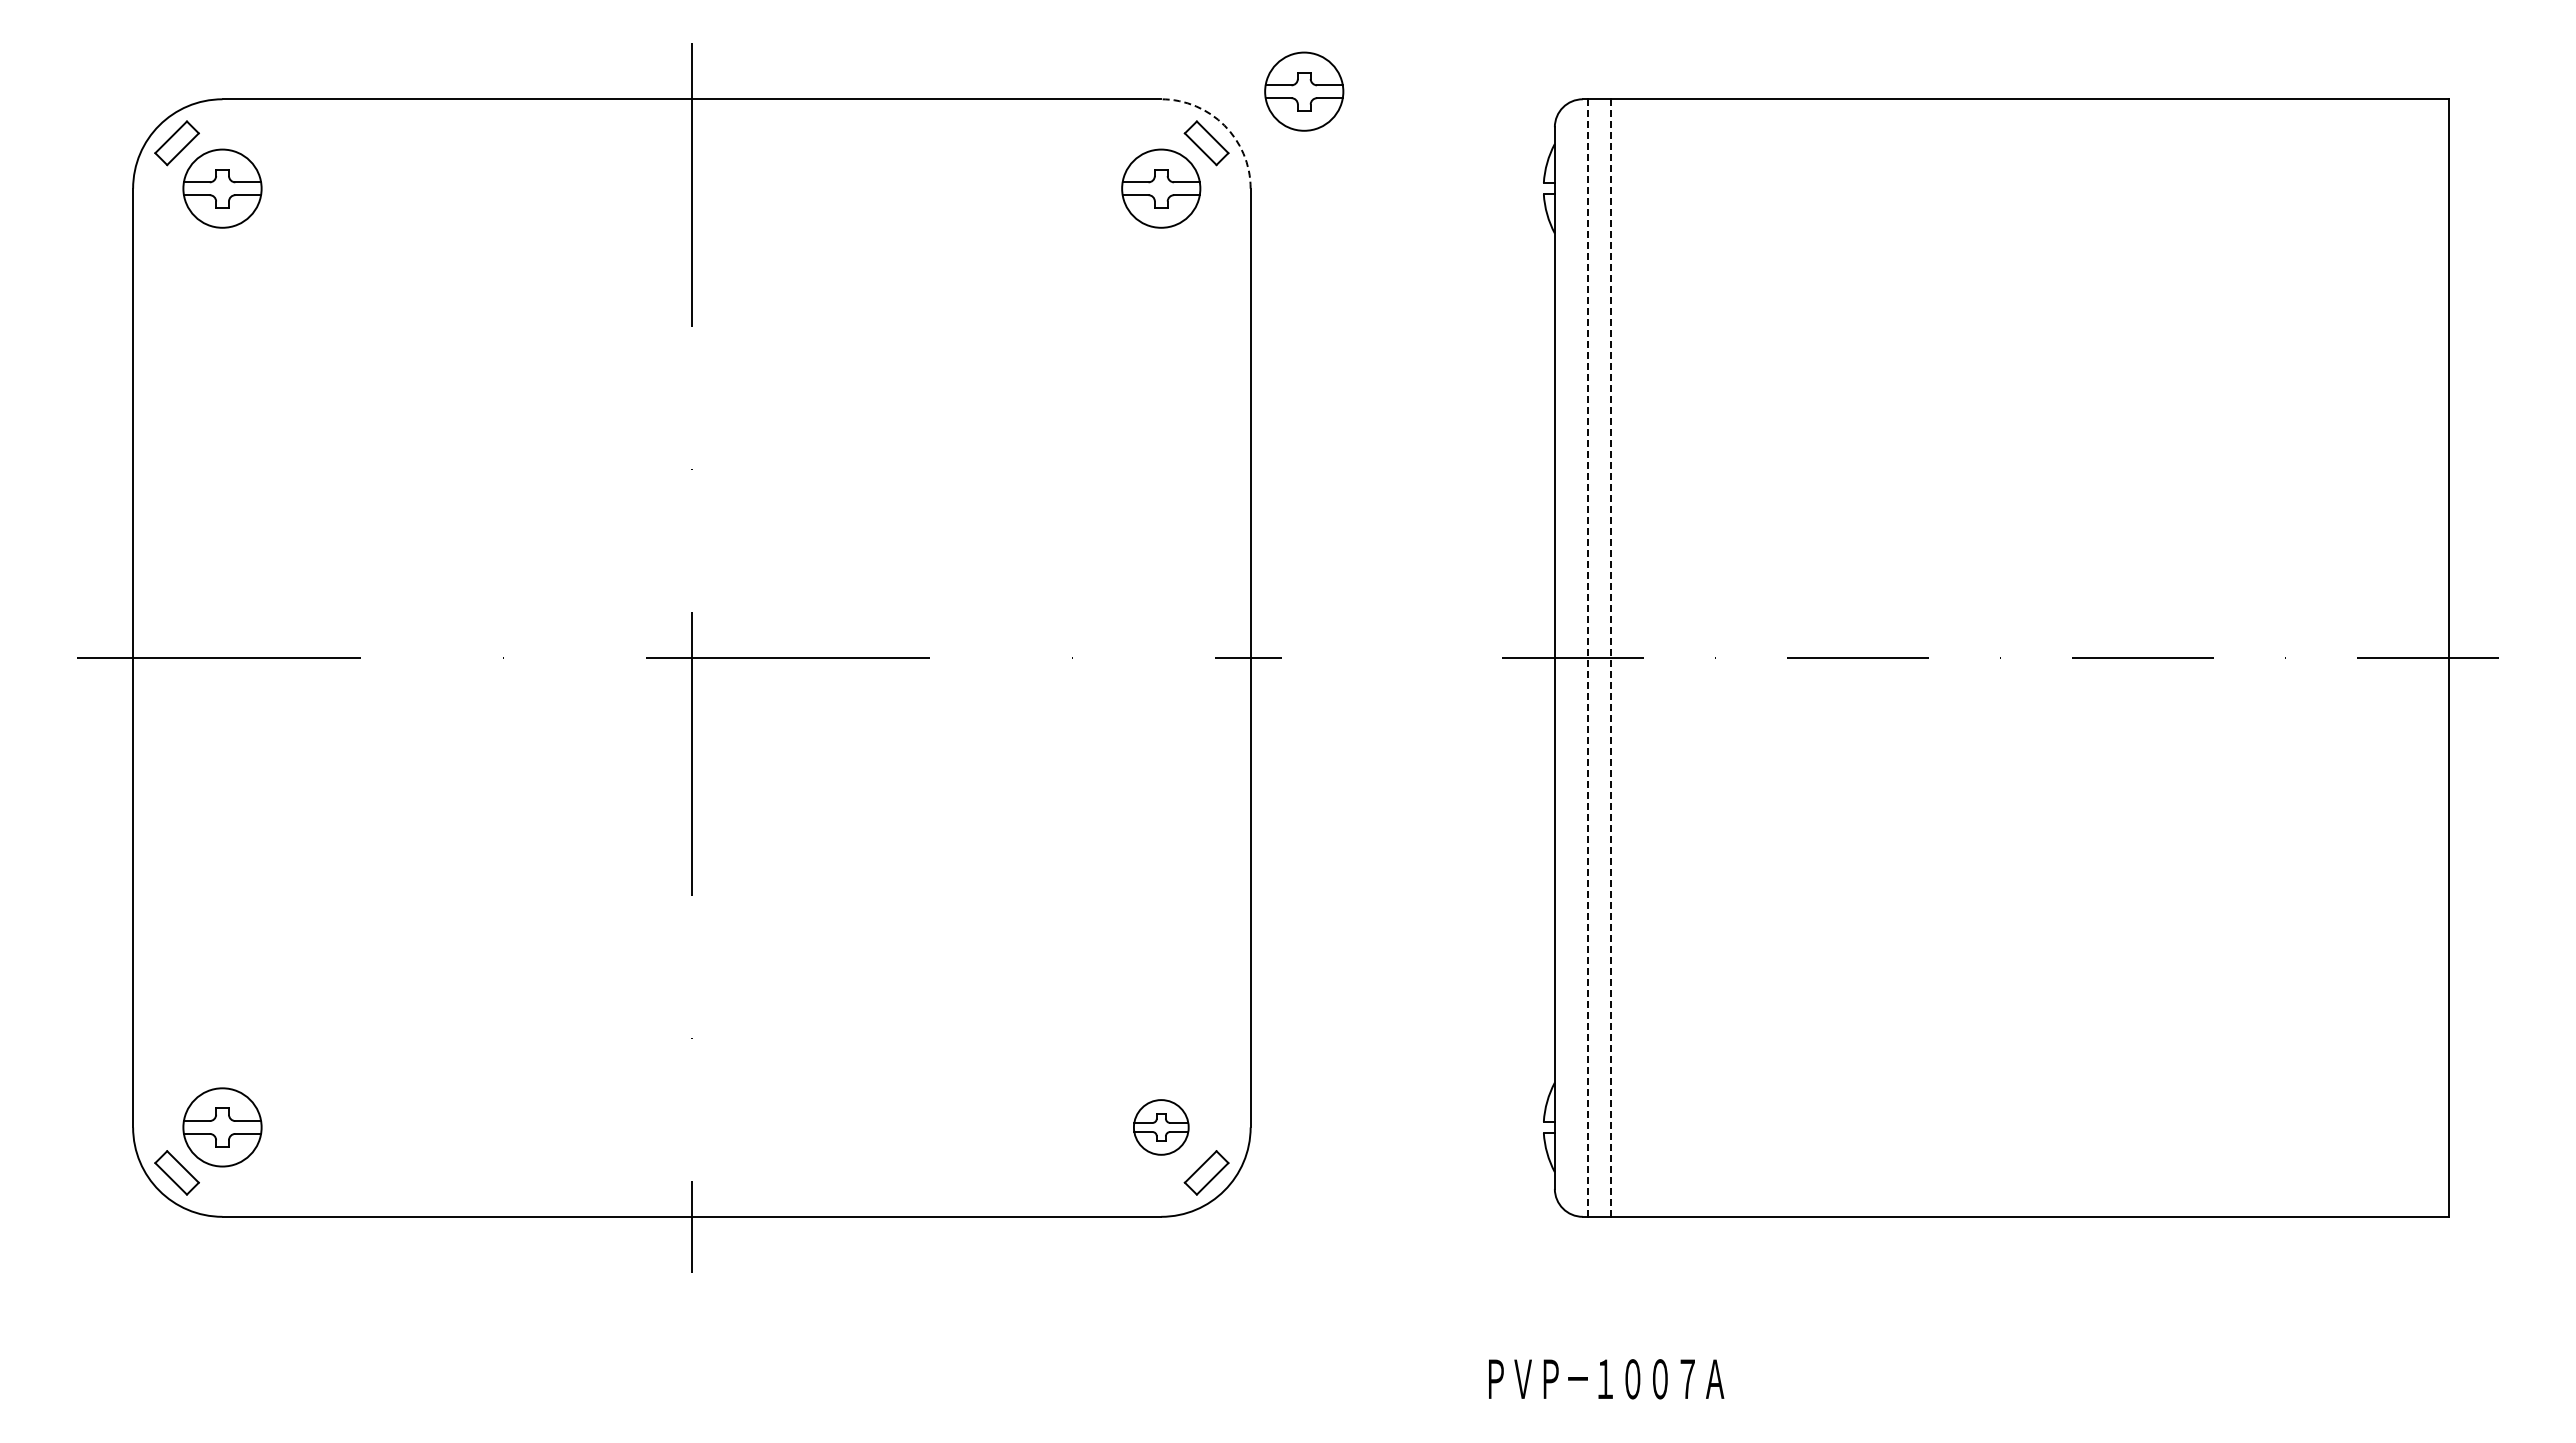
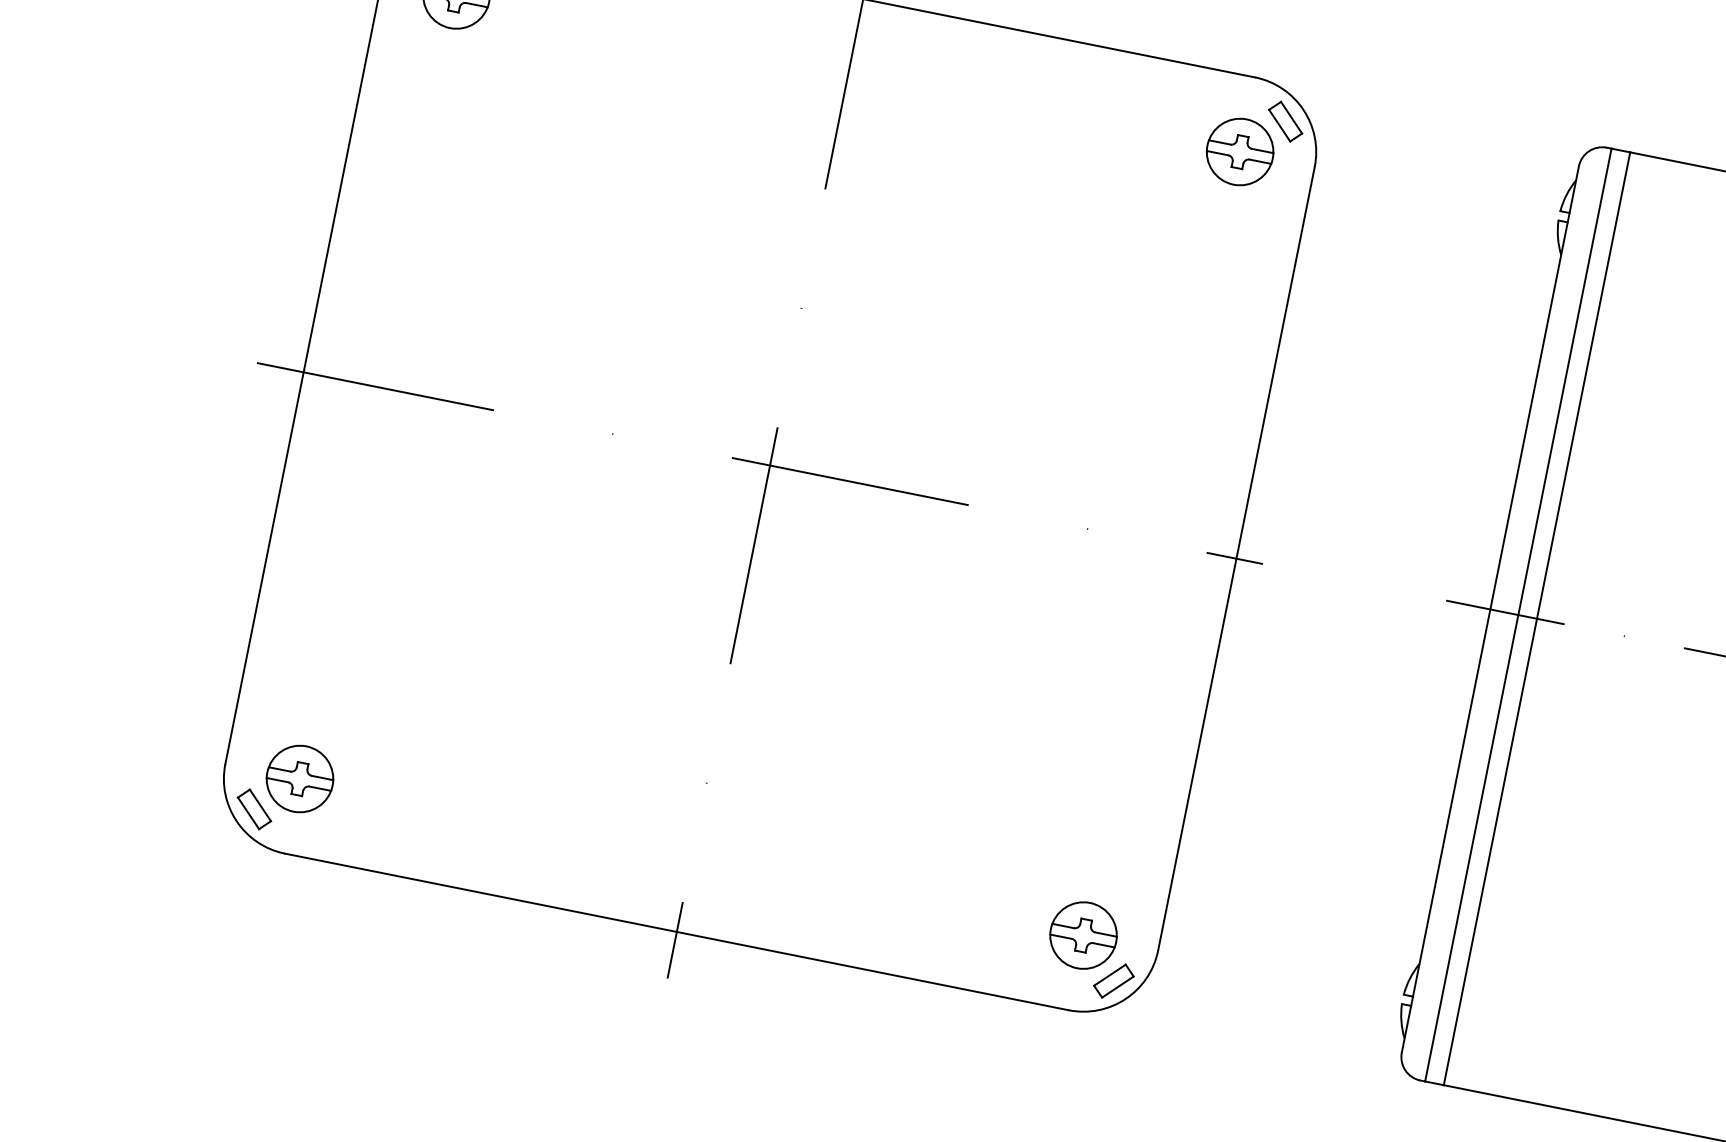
part: (1304, 91) -> (1375, 94), removed
arc: (1224, 125) -> (1303, 109), dashed -> solid
line: (1588, 658) -> (1518, 615), dashed -> solid
line: (1610, 658) -> (1536, 619), dashed -> solid
part: (1161, 1127) -> (1083, 935), size x1.43

